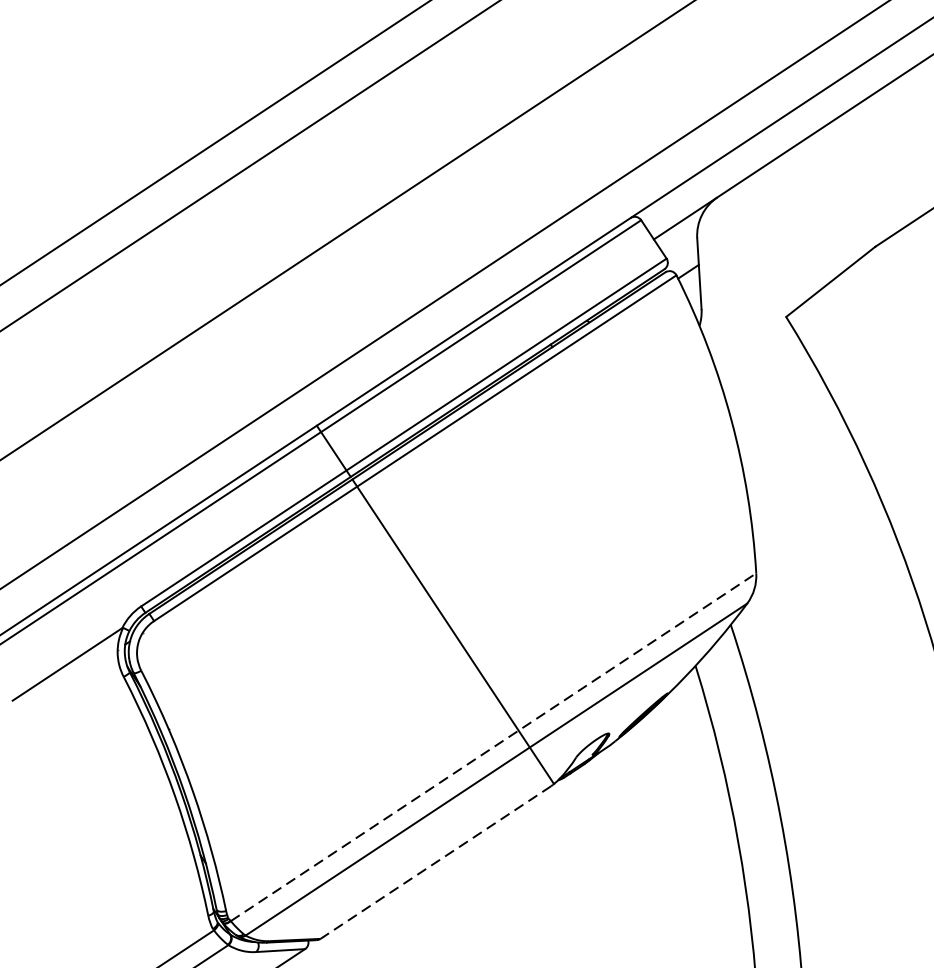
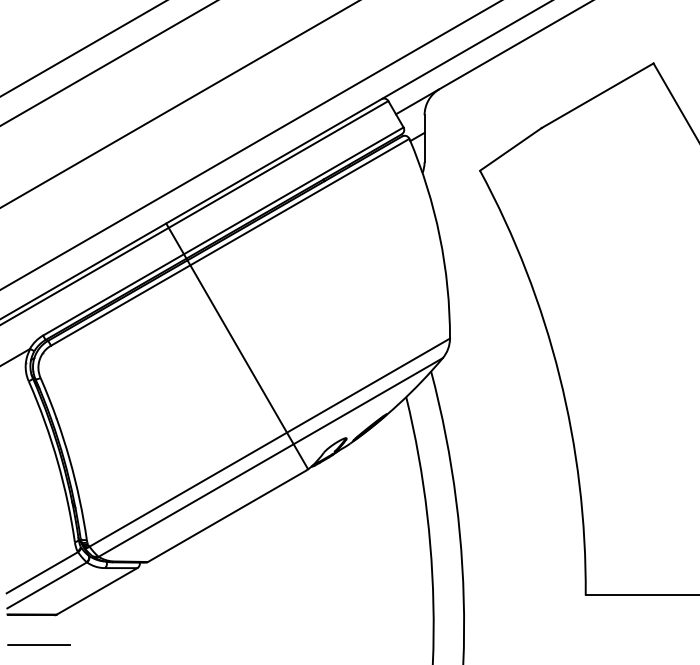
line: (494, 746) -> (270, 442), dashed -> solid
line: (434, 862) -> (226, 516), dashed -> solid

